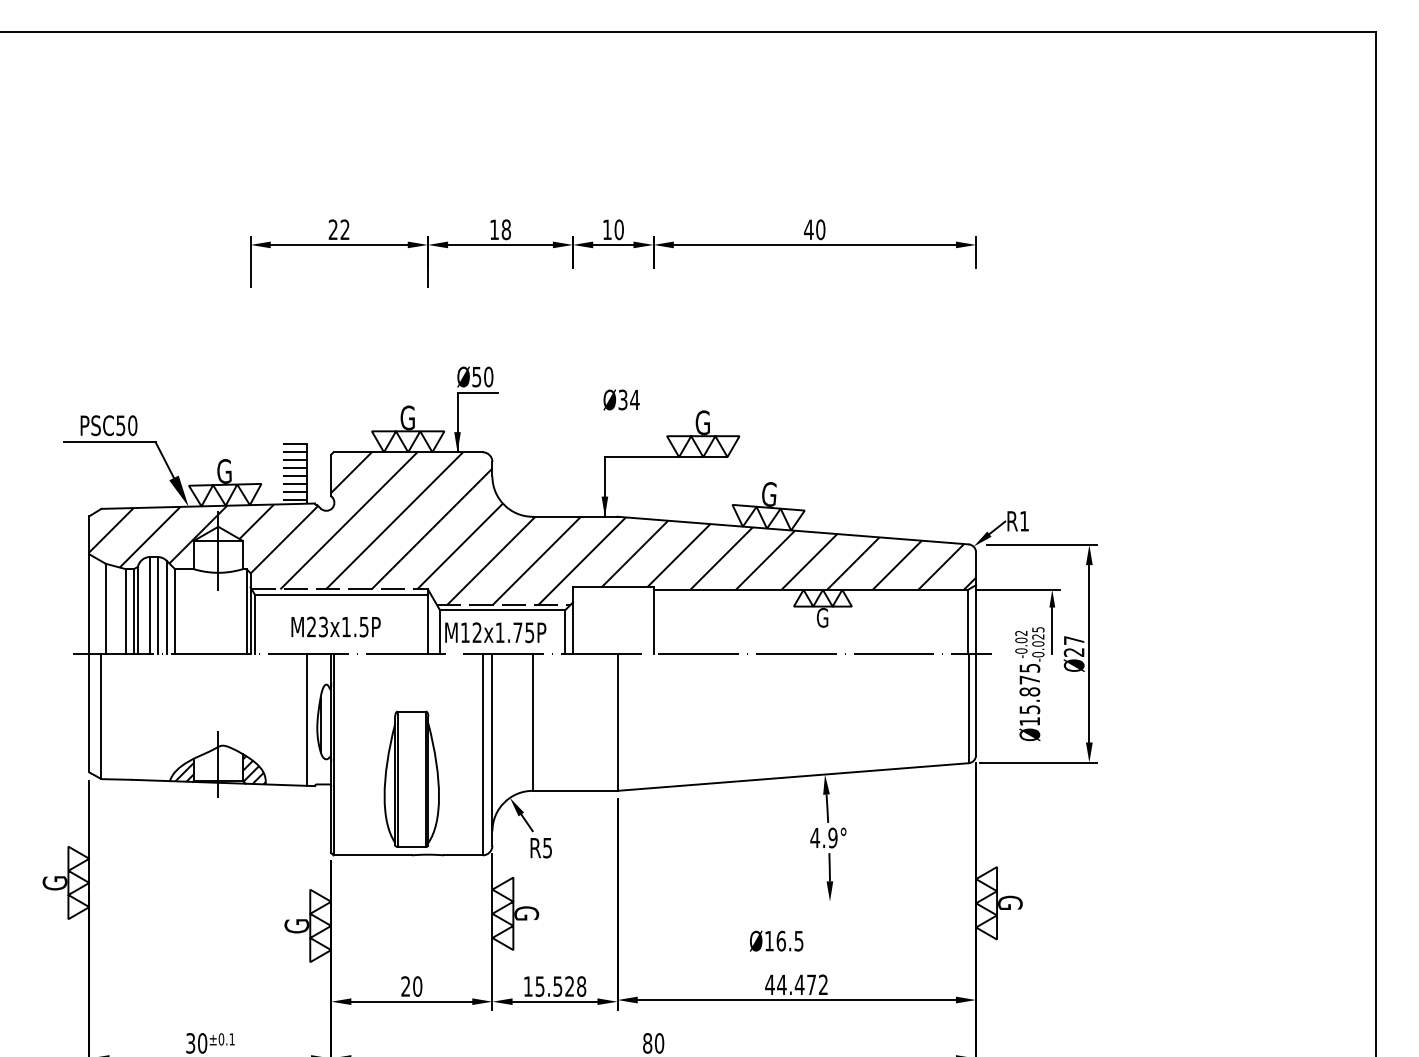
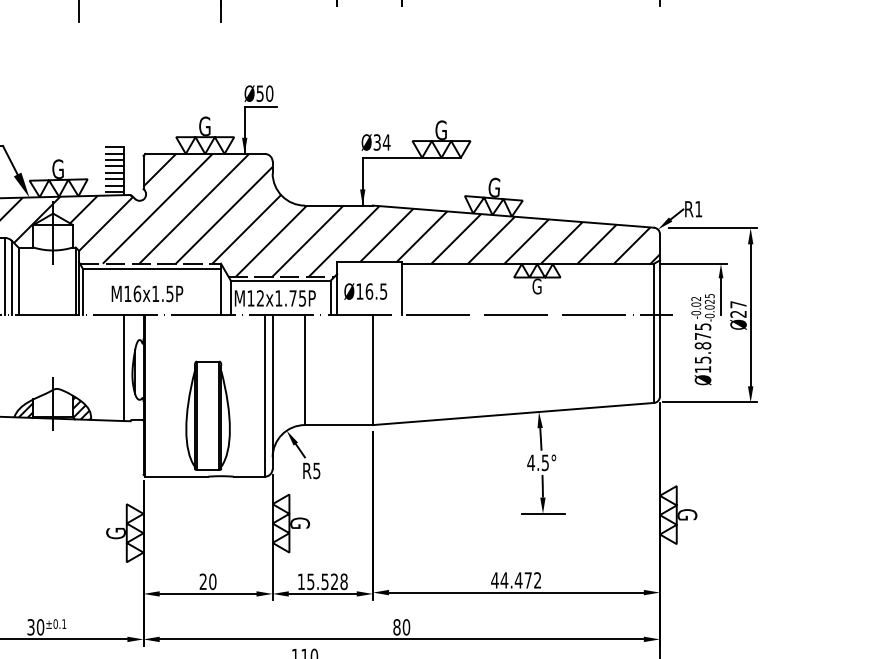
text: (621, 399) -> (376, 142), moved
text: (317, 626) -> (132, 293), M23x1.5P -> M16x1.5P
text: (832, 837) -> (544, 462), 4.9° -> 4.5°
line: (830, 901) -> (543, 513), added
text: (776, 940) -> (365, 291), moved

